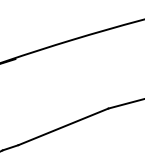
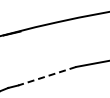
line: (62, 127) -> (46, 76), solid -> dashed

